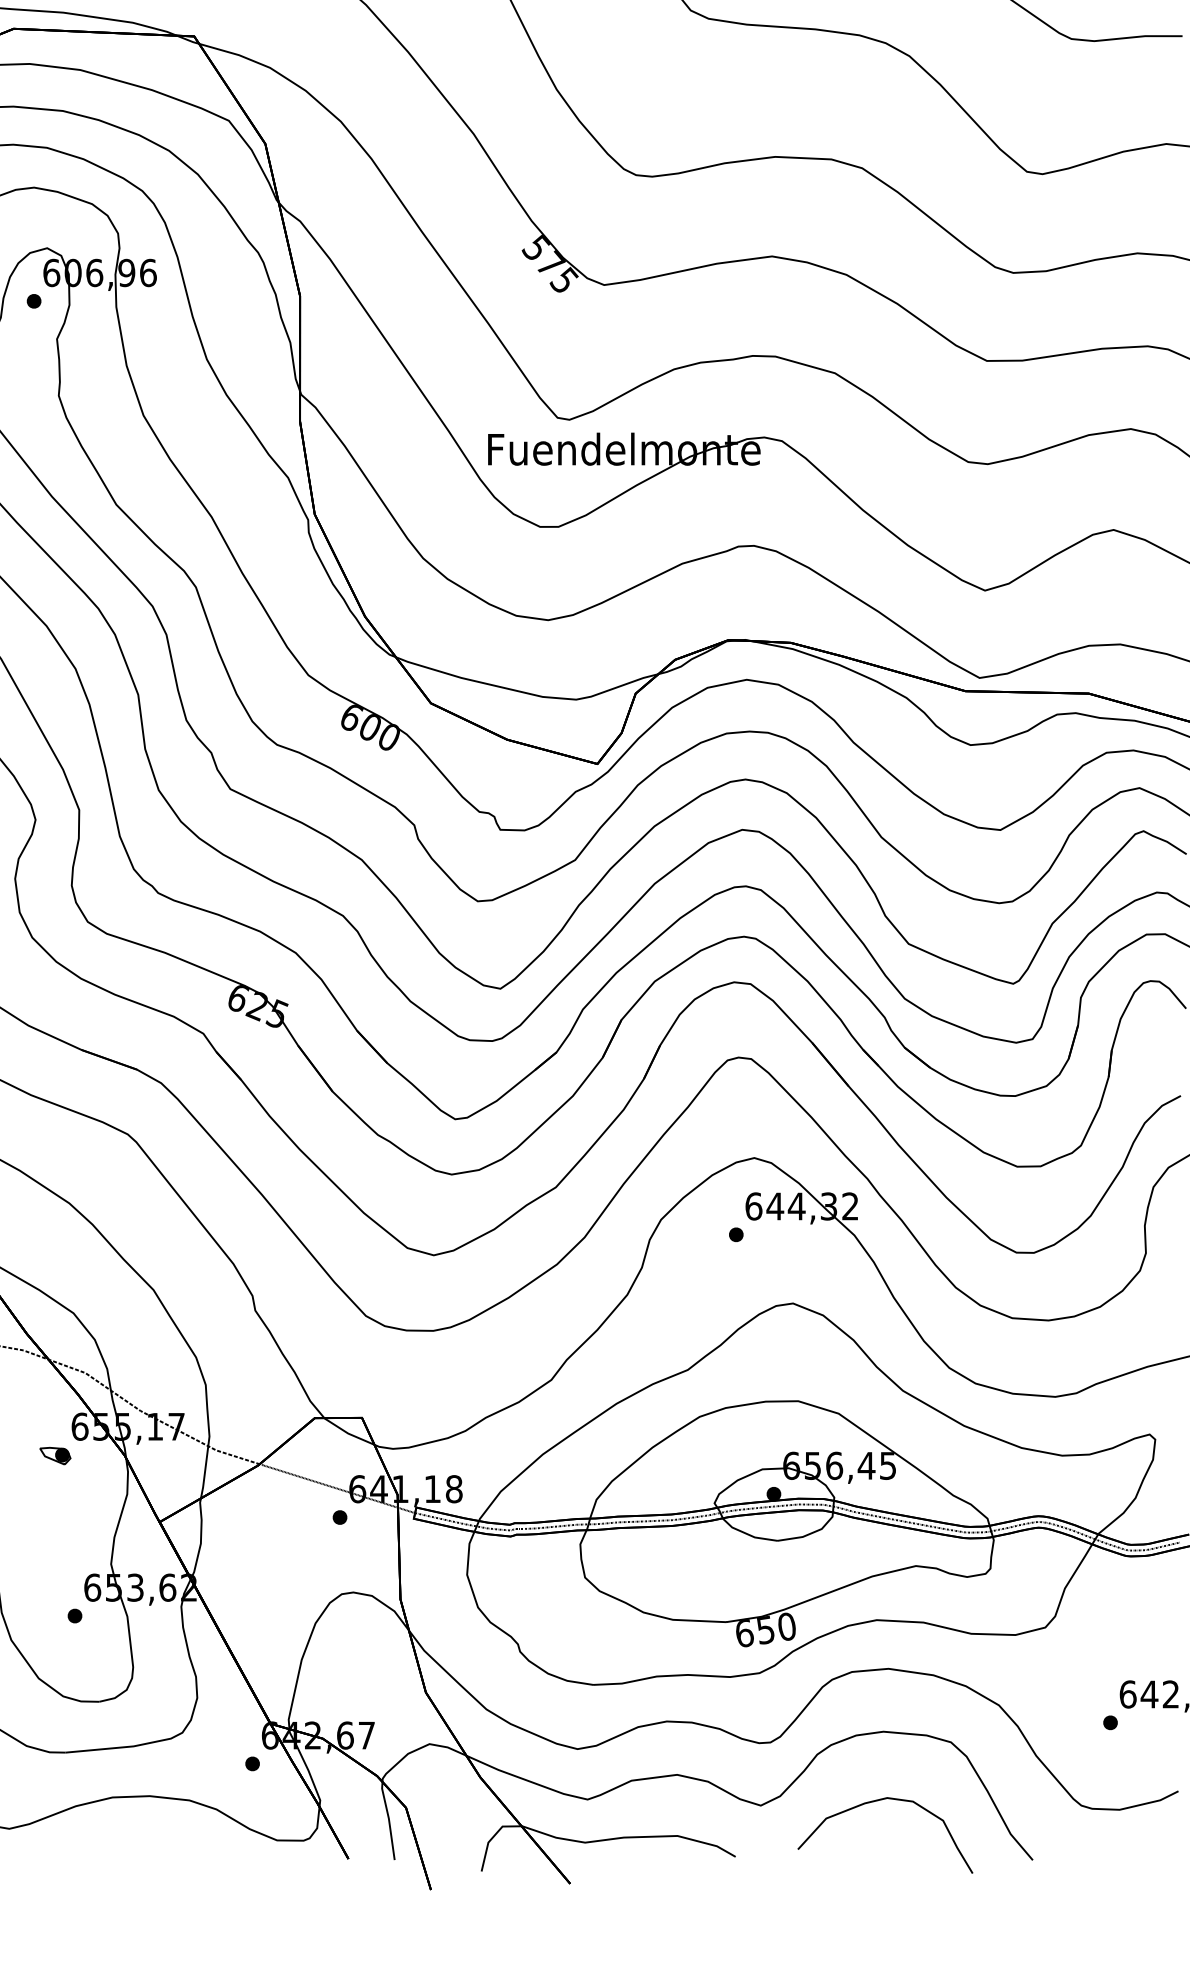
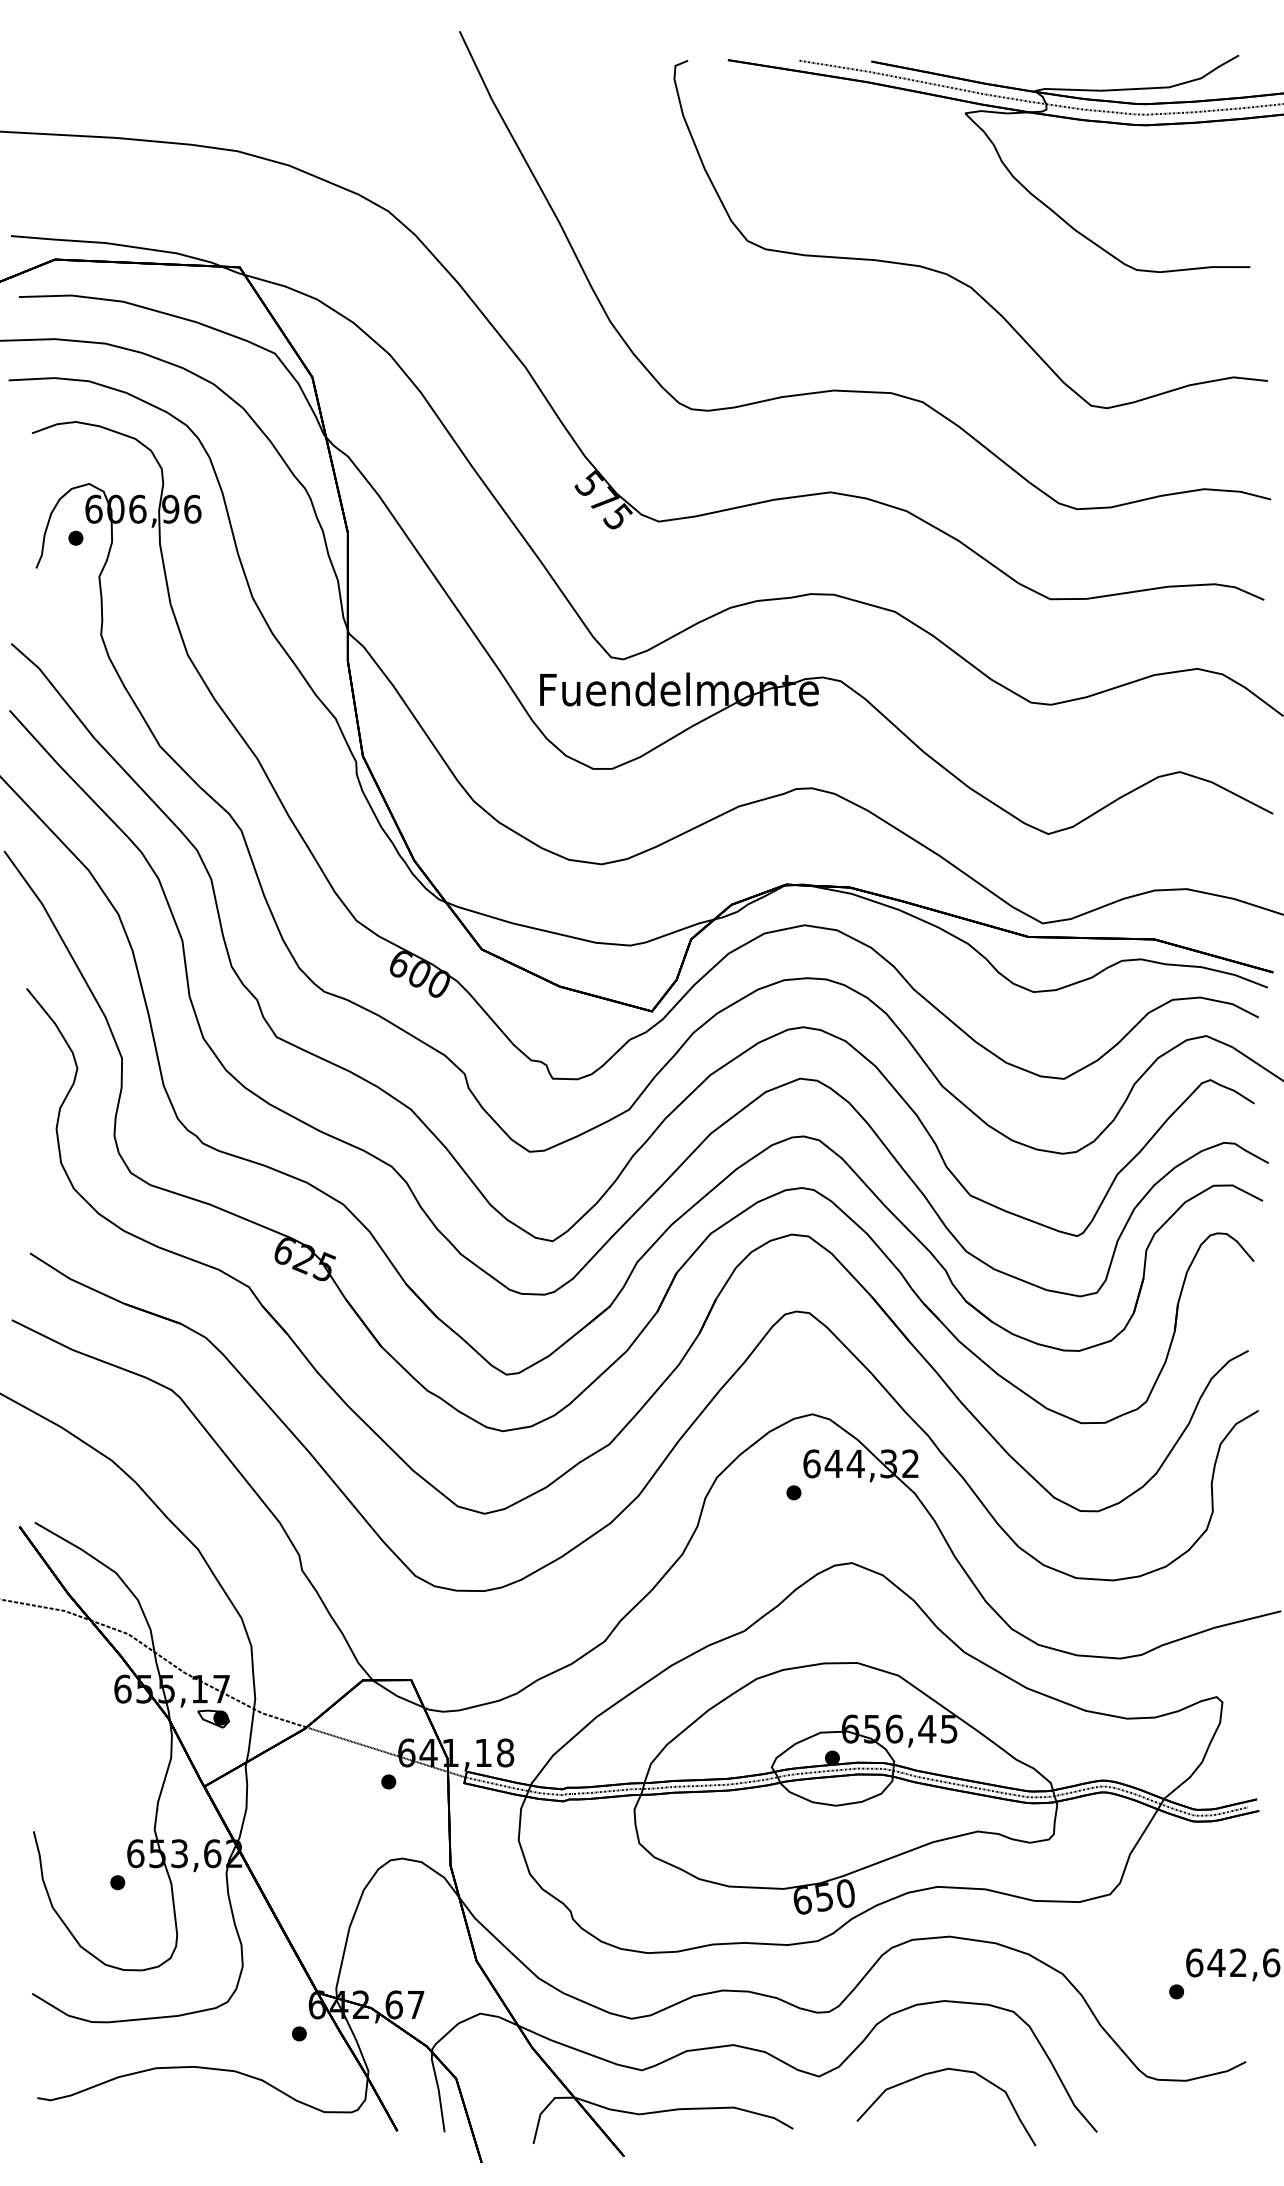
part: (55, 1455) -> (213, 1718), moved

